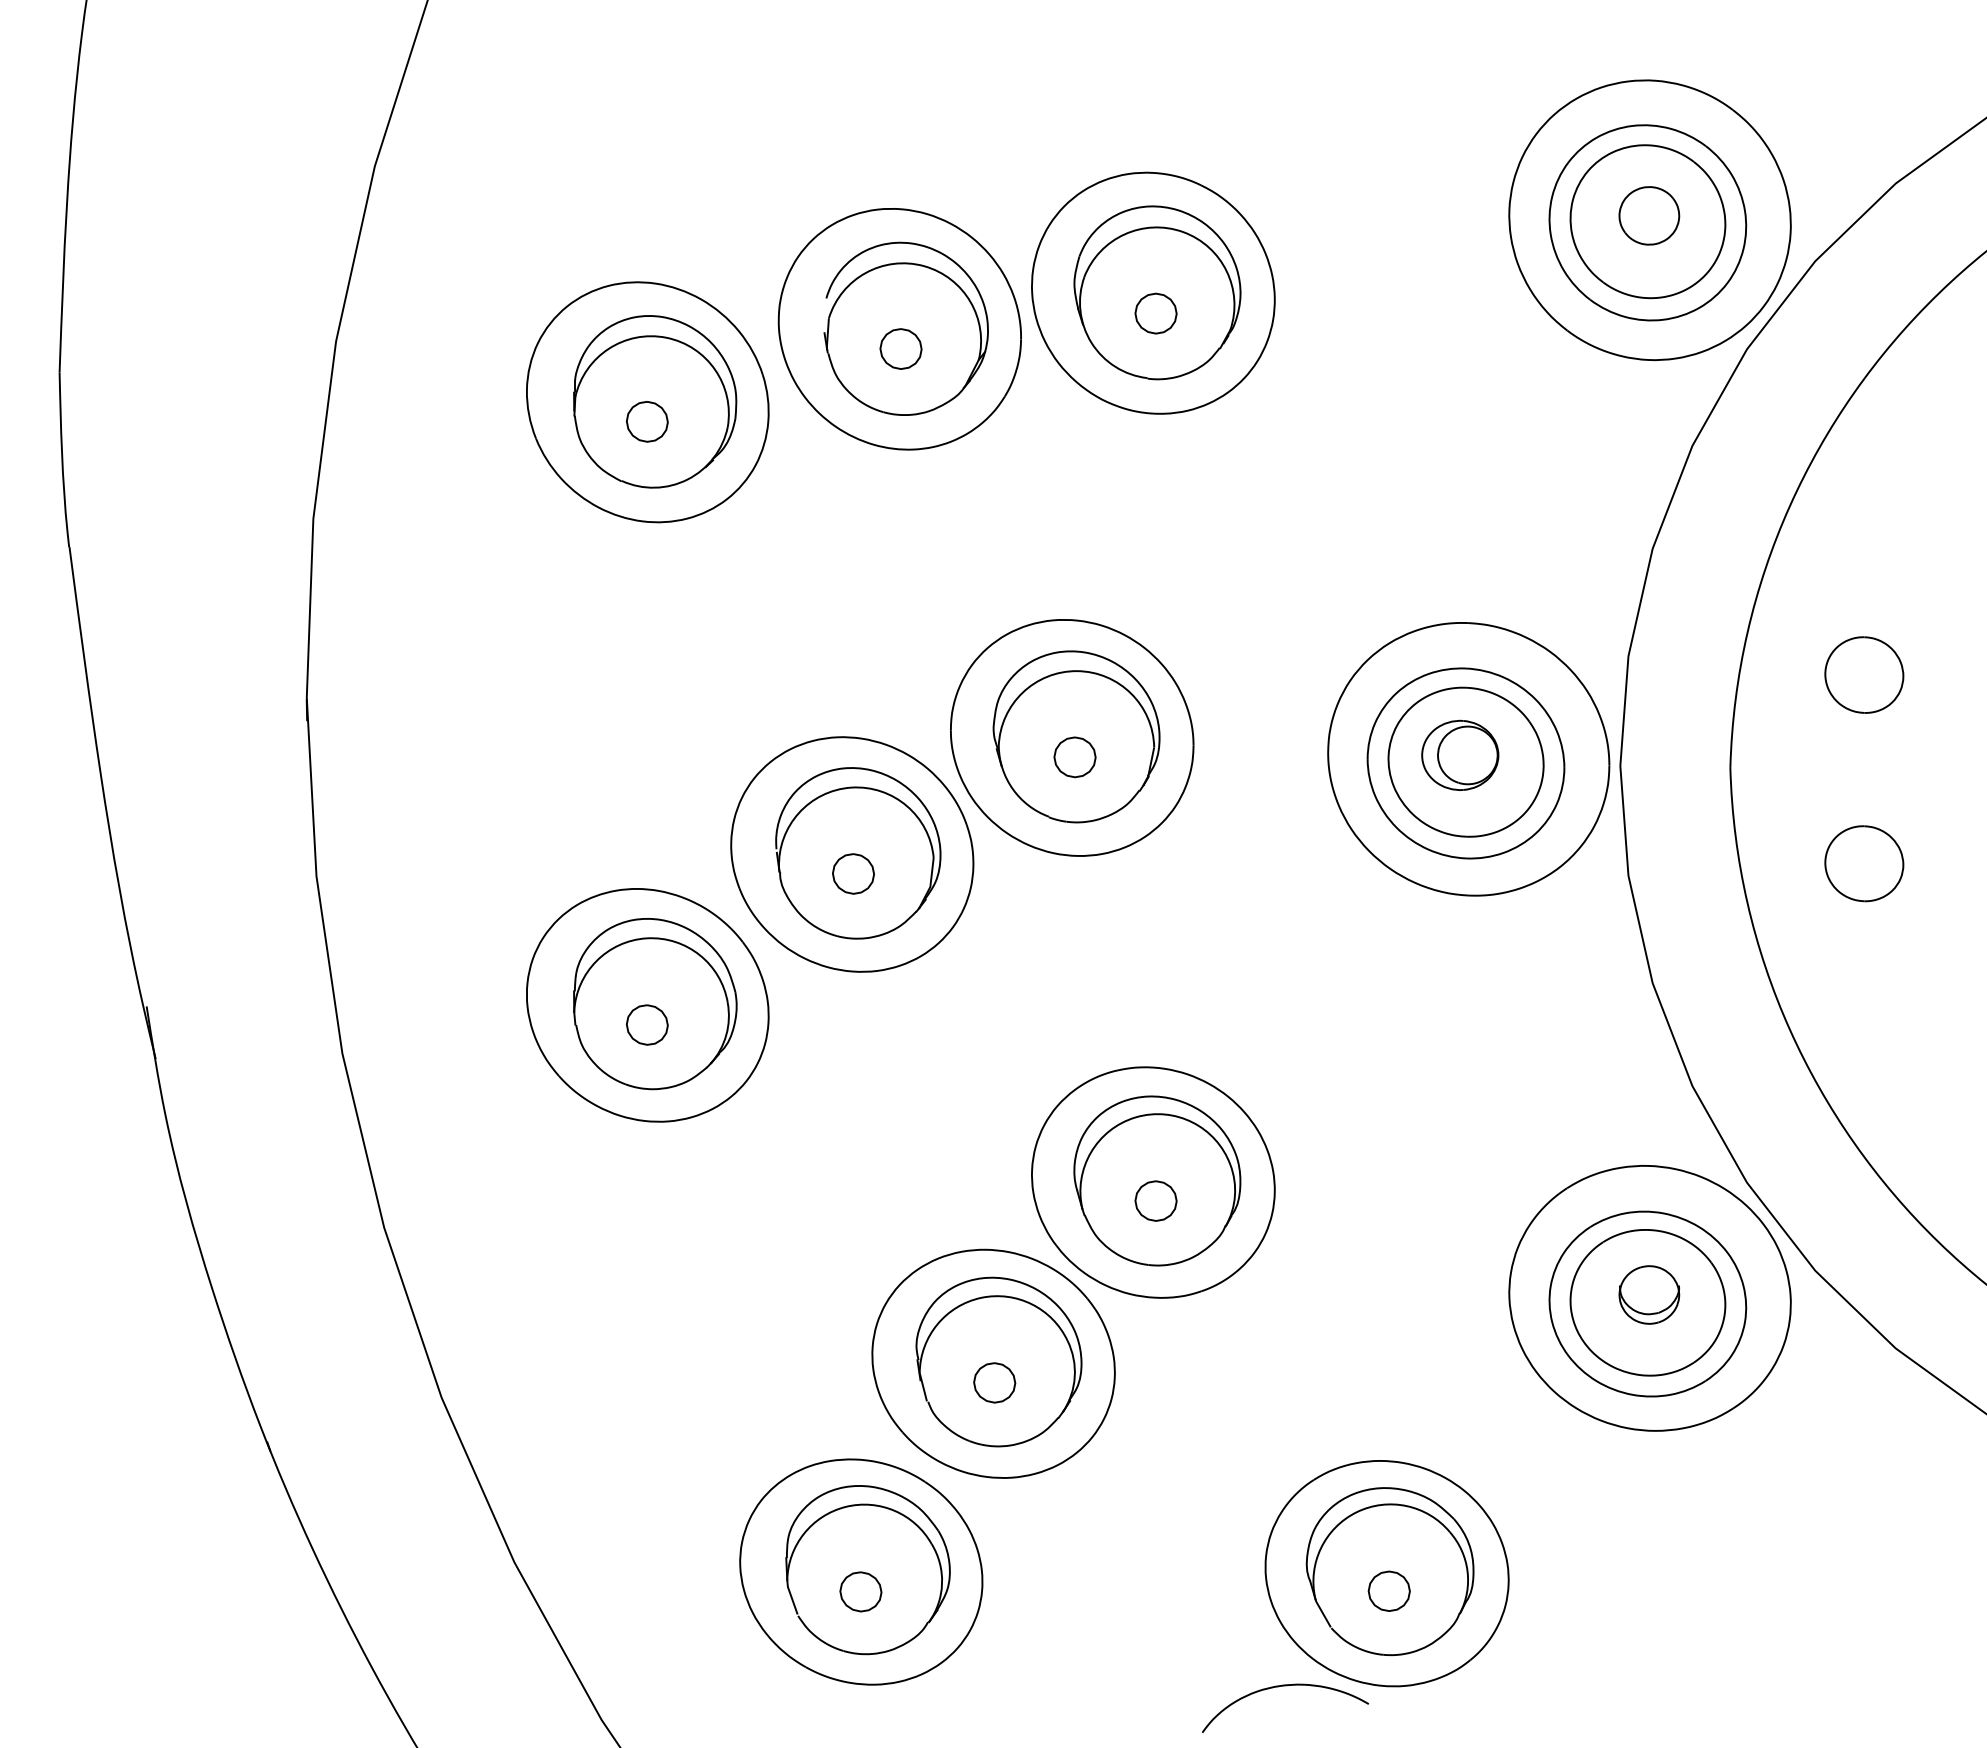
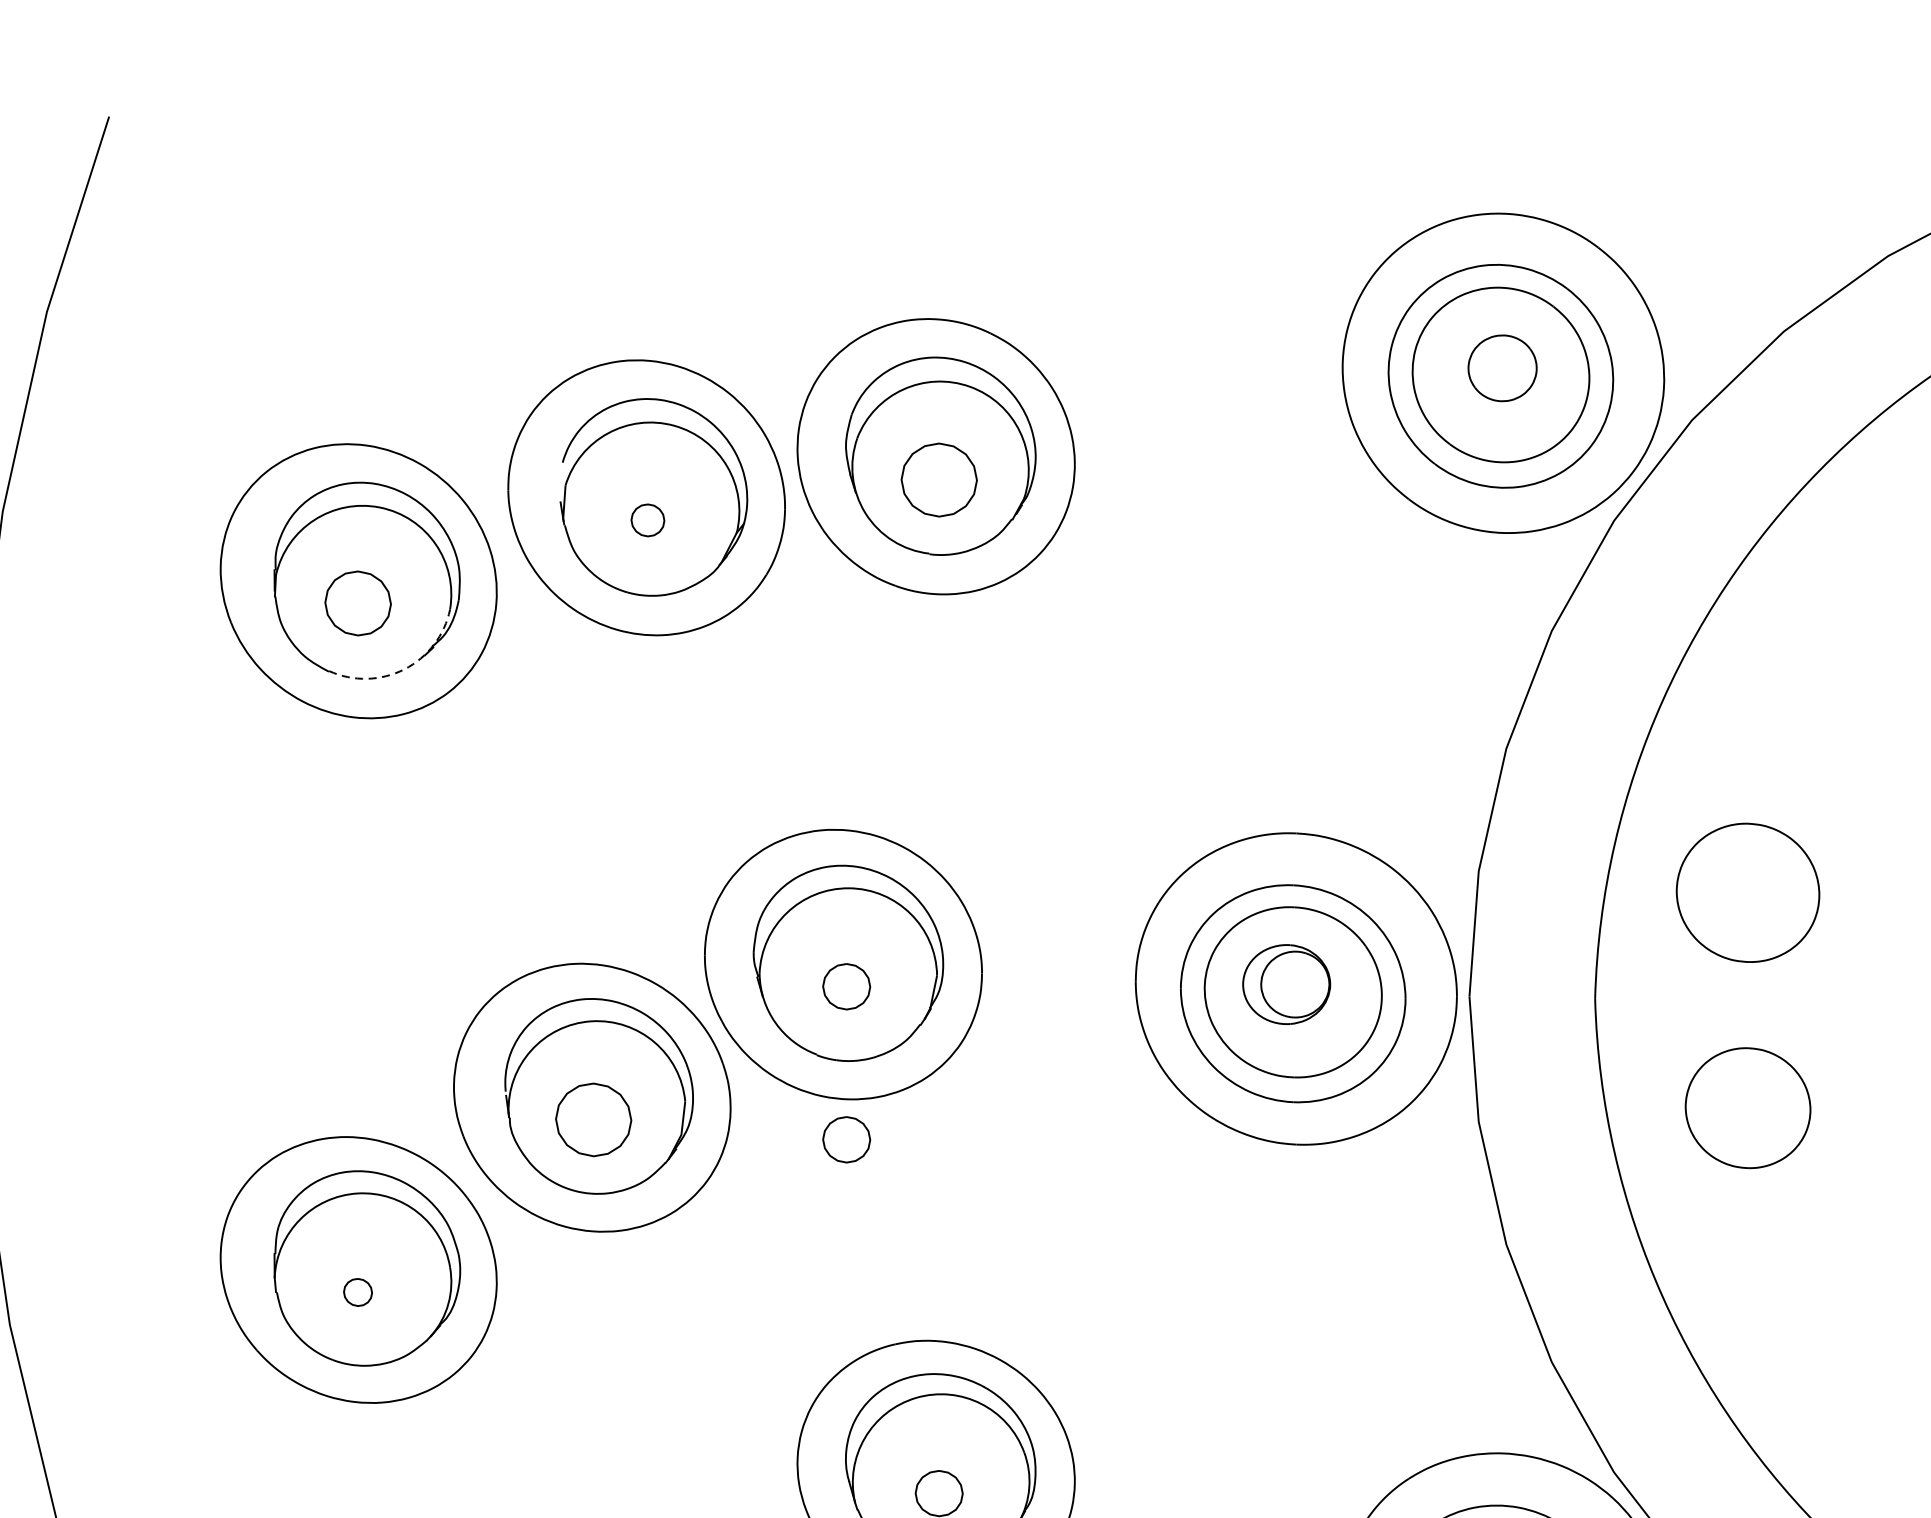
part: (1155, 313) -> (938, 479), size x1.6
part: (900, 348) -> (647, 519), size x0.7
part: (647, 421) -> (358, 603), size x1.4
arc: (687, 479) -> (404, 669), solid -> dashed
part: (1864, 674) -> (1748, 892), size x1.6
part: (1864, 863) -> (1748, 1107), size x1.4
part: (853, 873) -> (593, 1119), size x1.6
part: (1074, 891) -> (846, 1139), added
part: (646, 1024) -> (357, 1291), size x0.6

